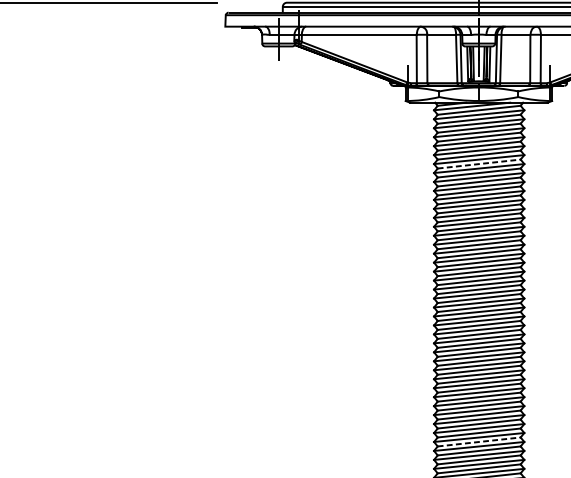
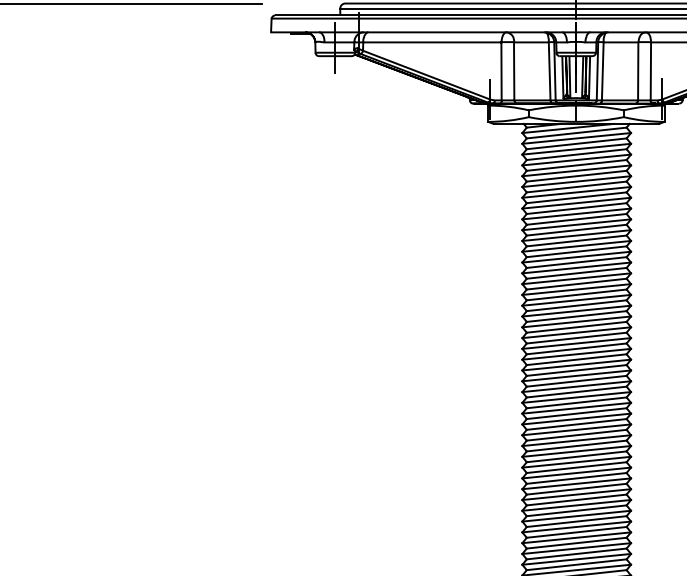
line: (479, 163) -> (577, 197), dashed -> solid
line: (479, 442) -> (577, 532), dashed -> solid

